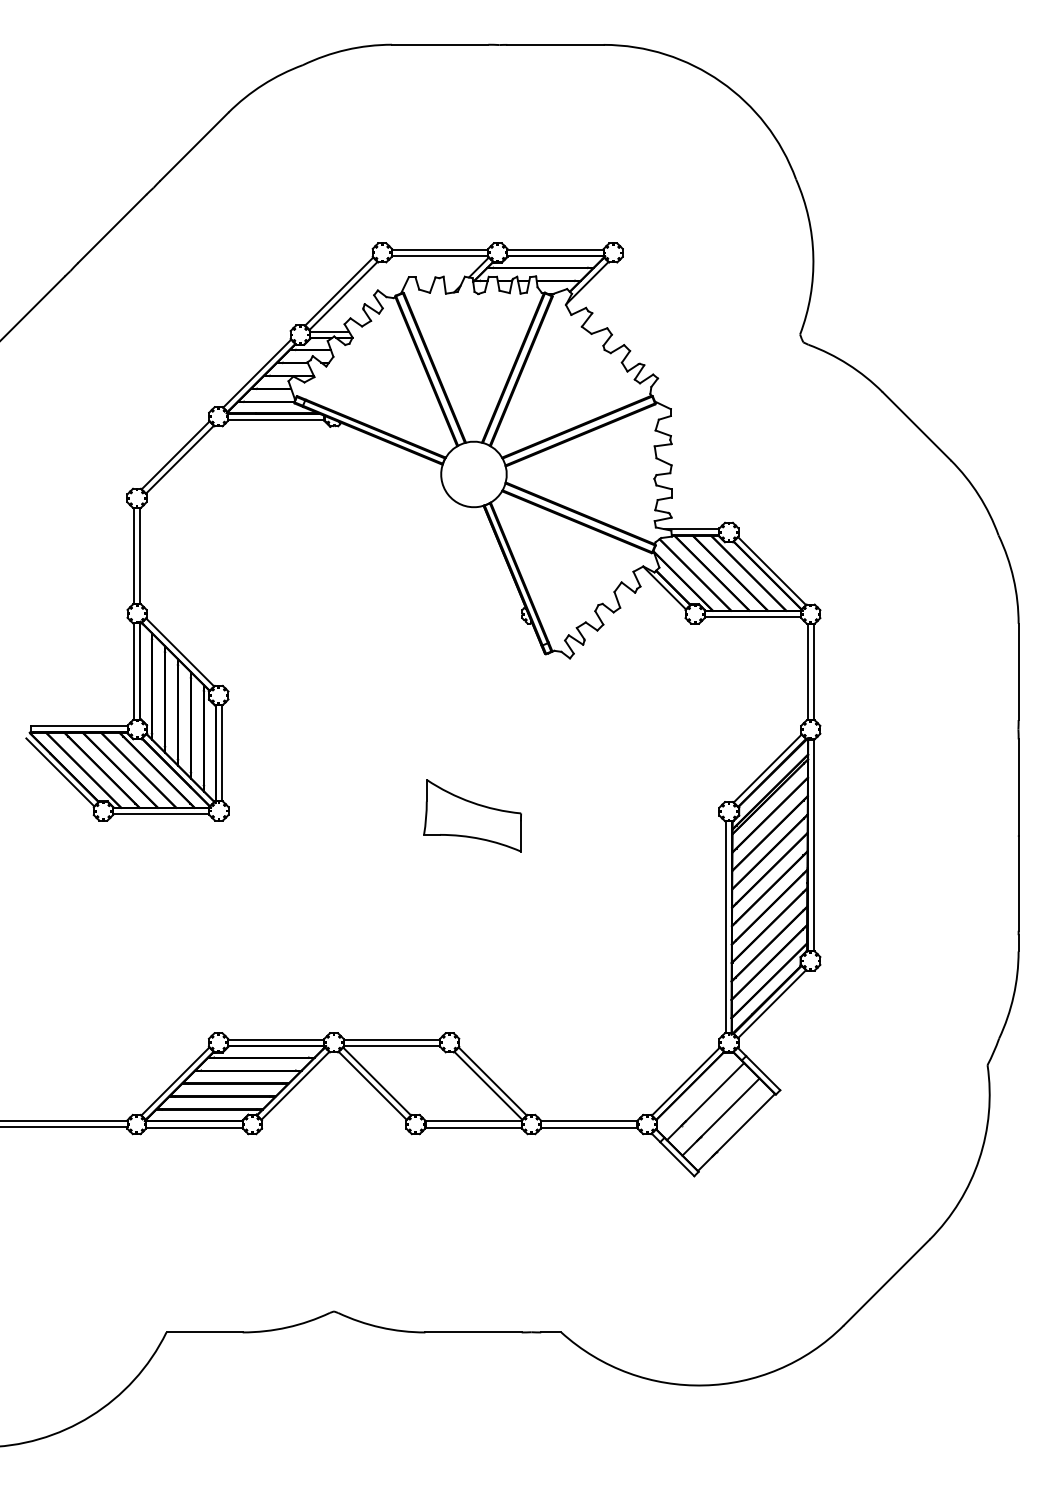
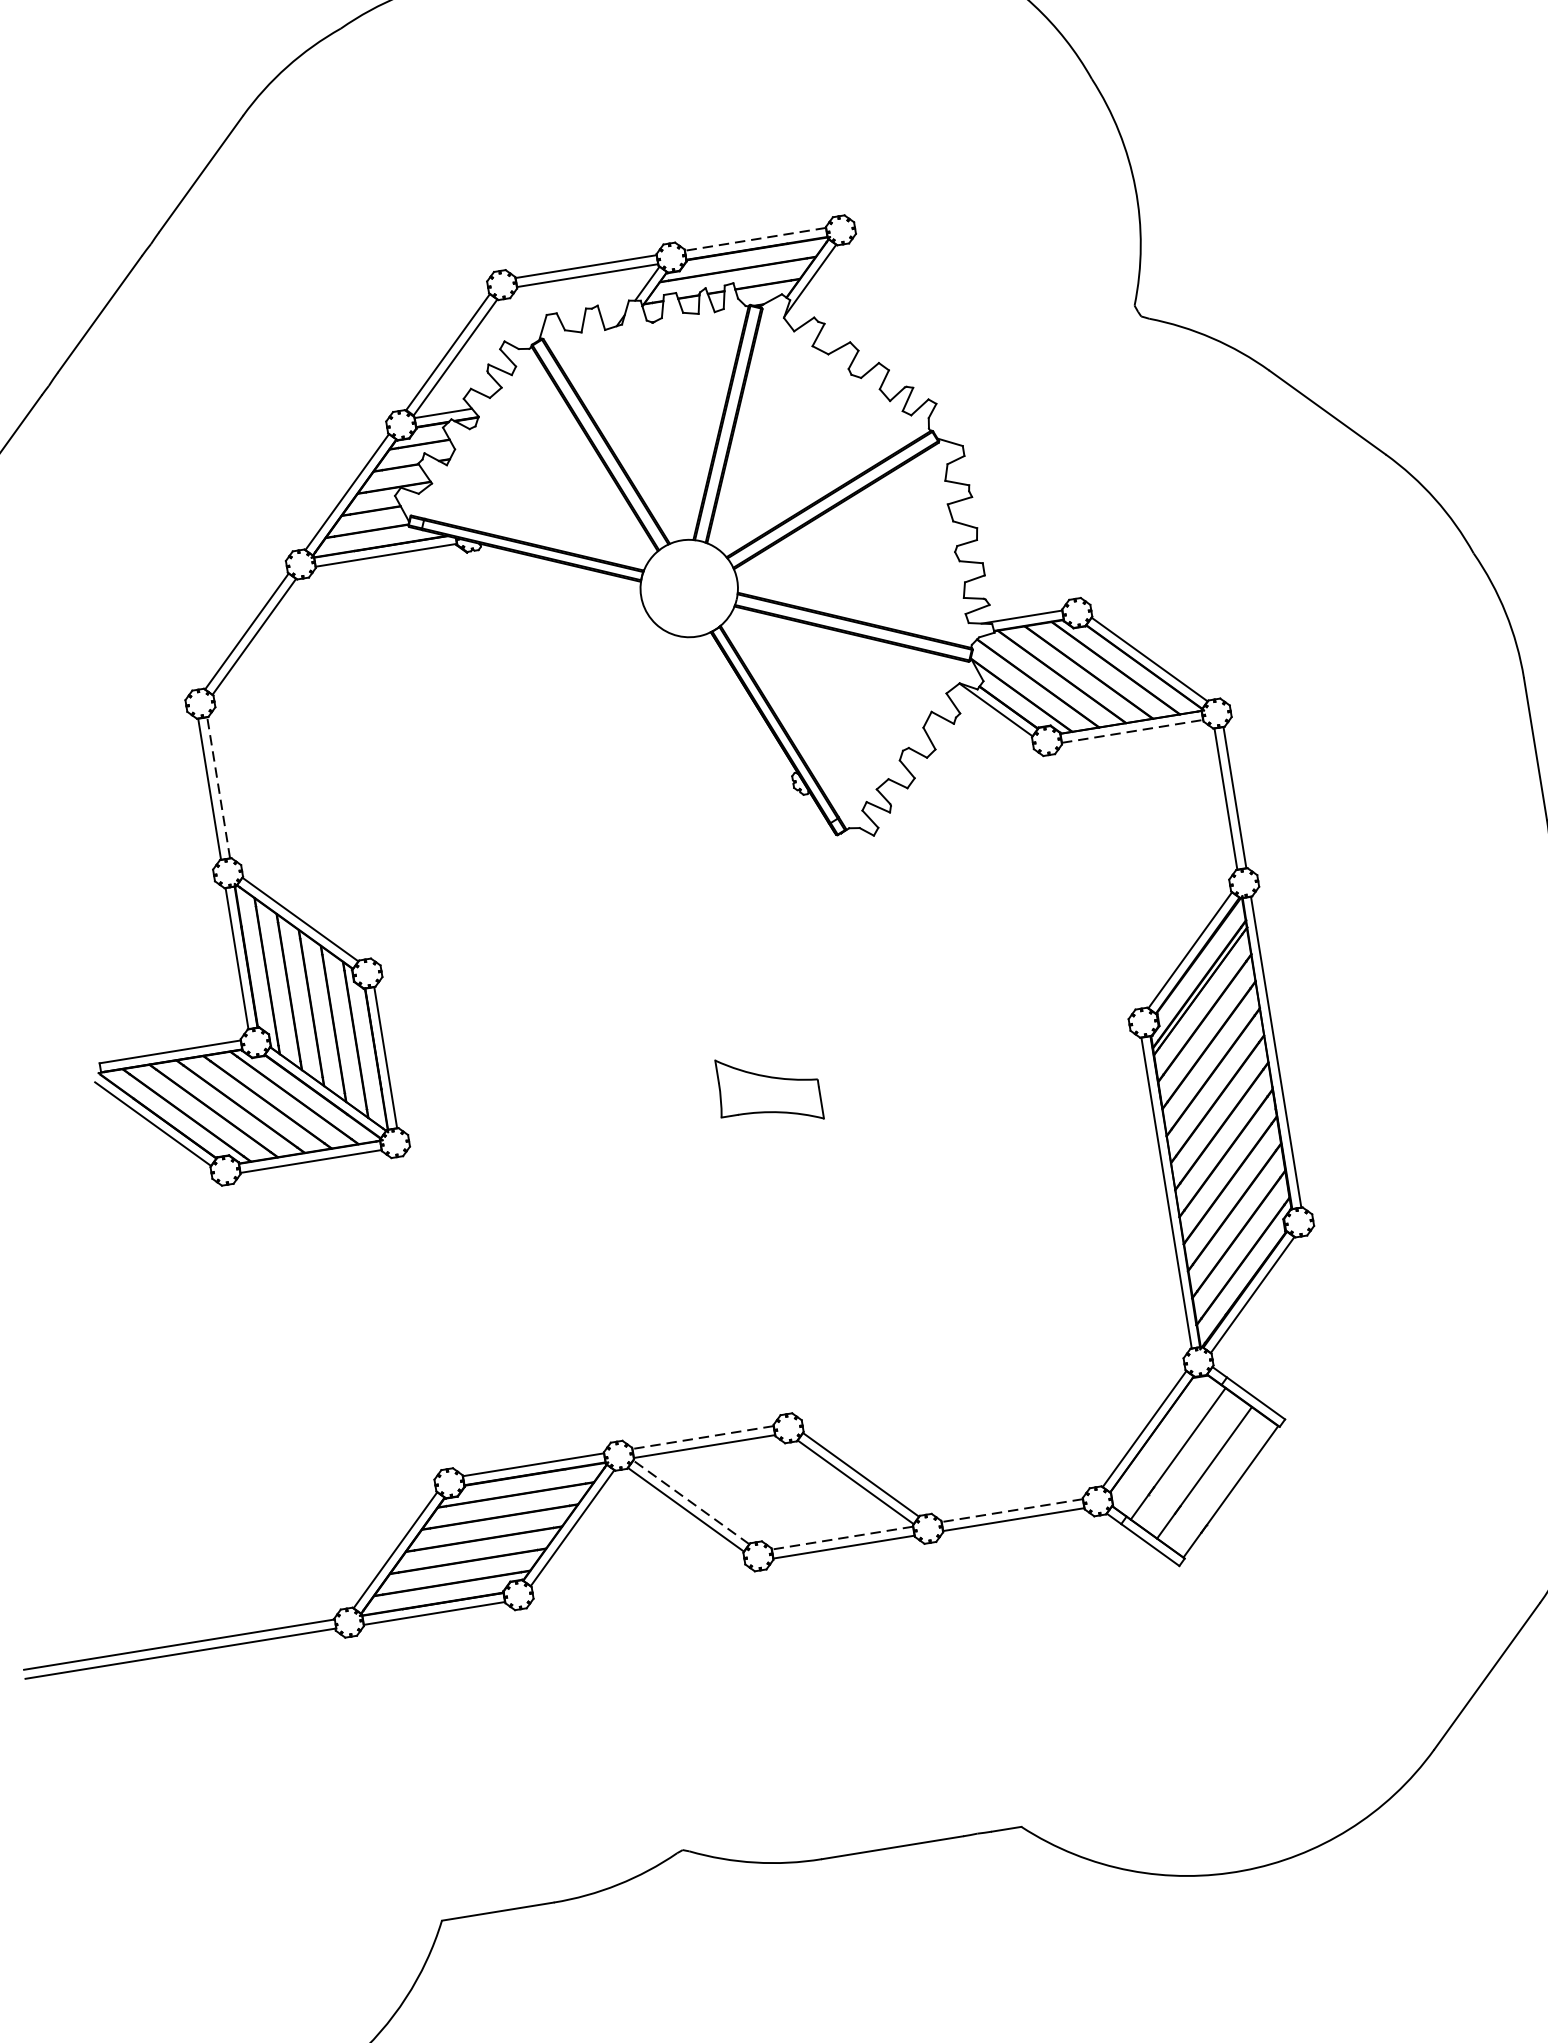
line: (554, 249) -> (753, 239), solid -> dashed
line: (140, 555) -> (219, 786), solid -> dashed
line: (753, 616) -> (1133, 730), solid -> dashed
part: (472, 815) -> (768, 1089), size x0.7
line: (391, 1039) -> (702, 1437), solid -> dashed
line: (376, 1081) -> (690, 1502), solid -> dashed
line: (473, 1121) -> (842, 1538), solid -> dashed
line: (588, 1121) -> (1011, 1510), solid -> dashed

